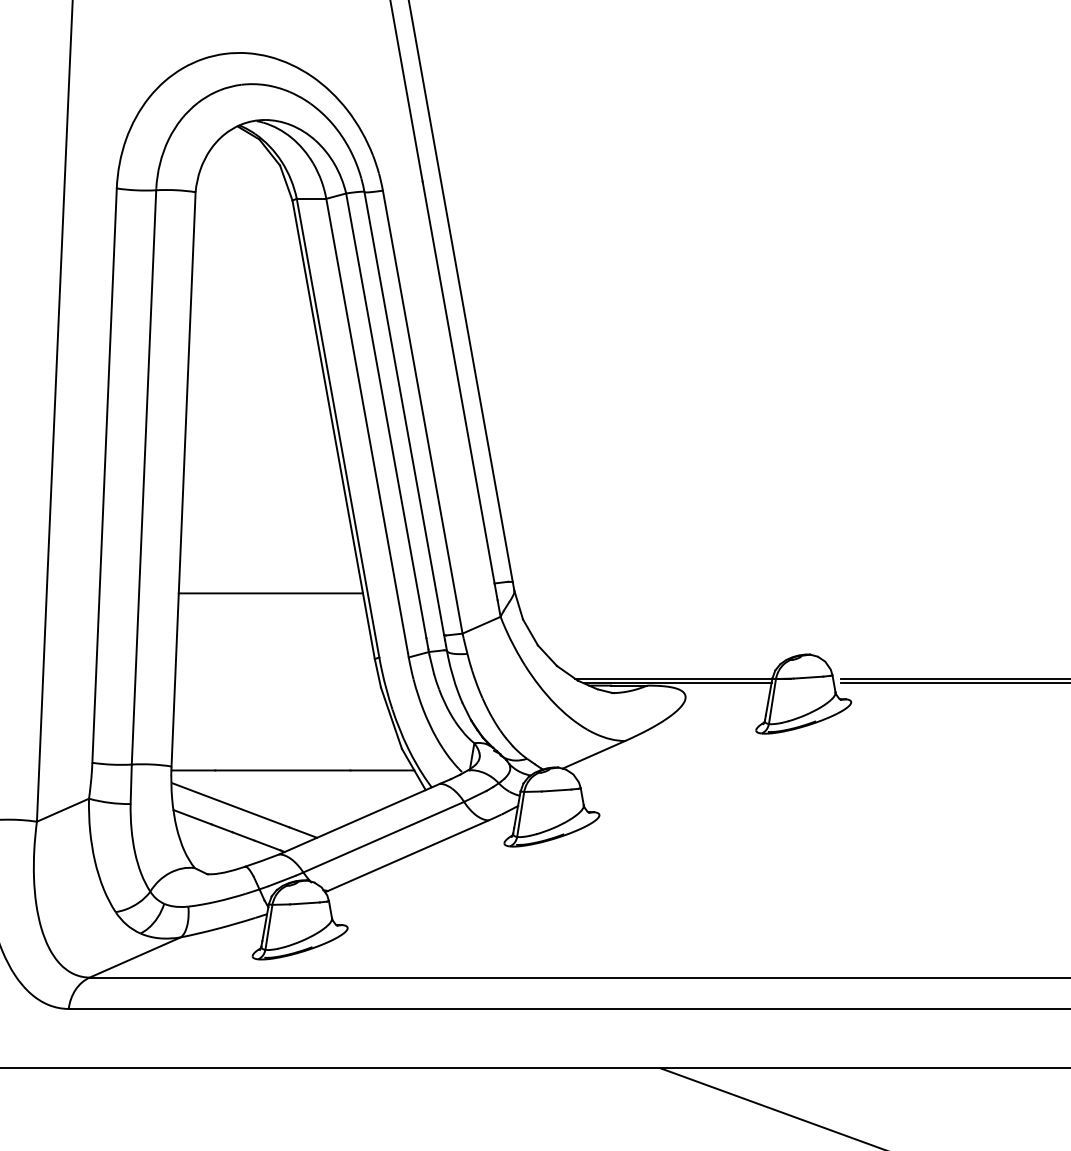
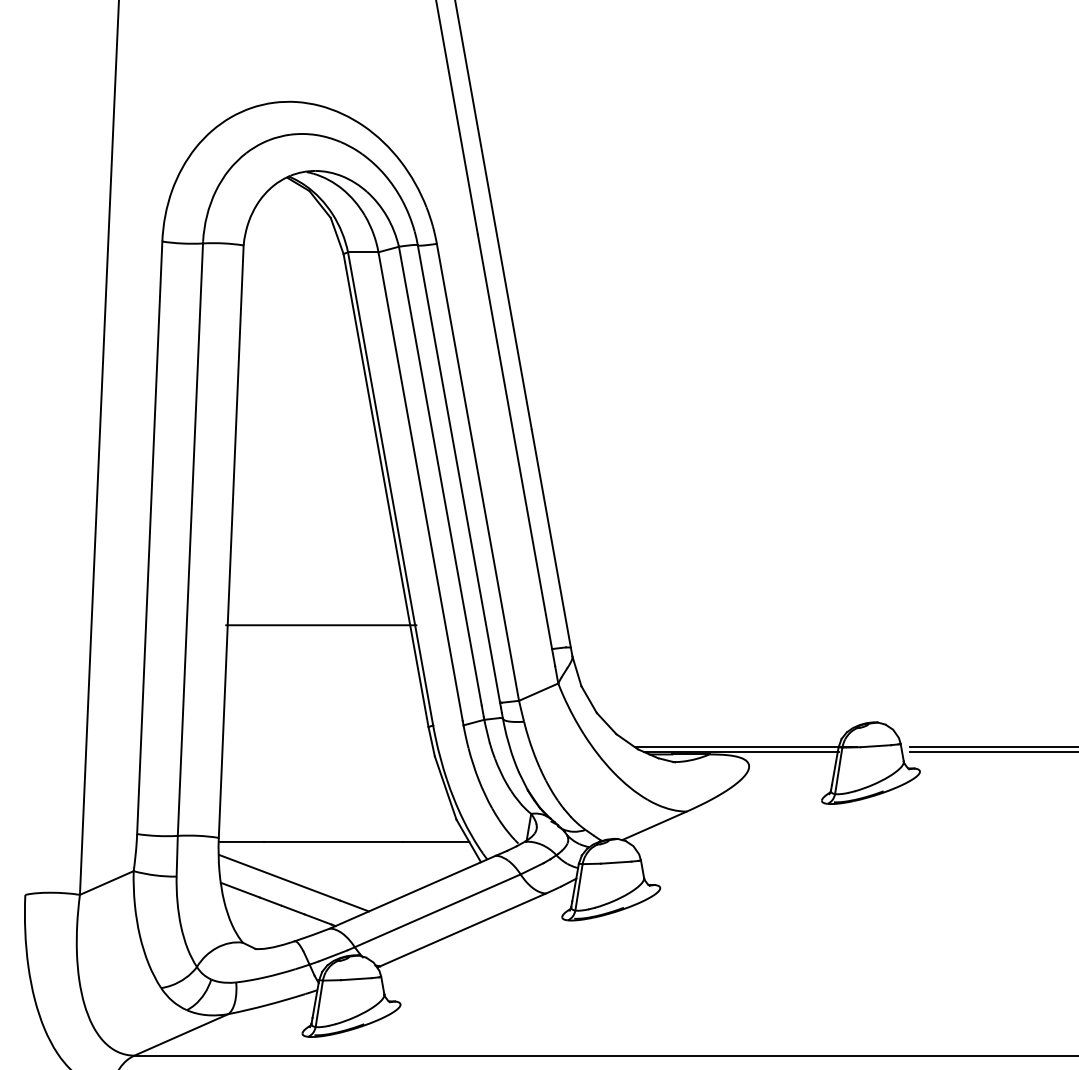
line: (270, 593) -> (320, 625), moved

